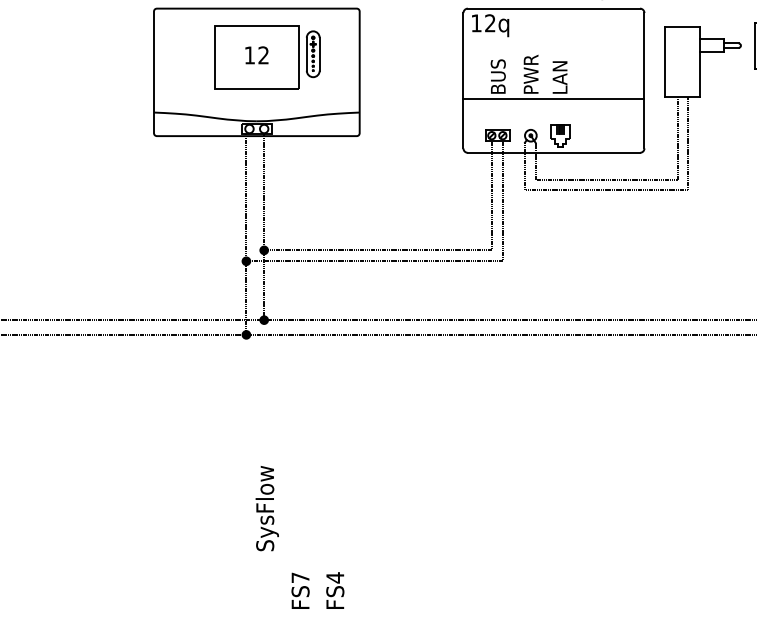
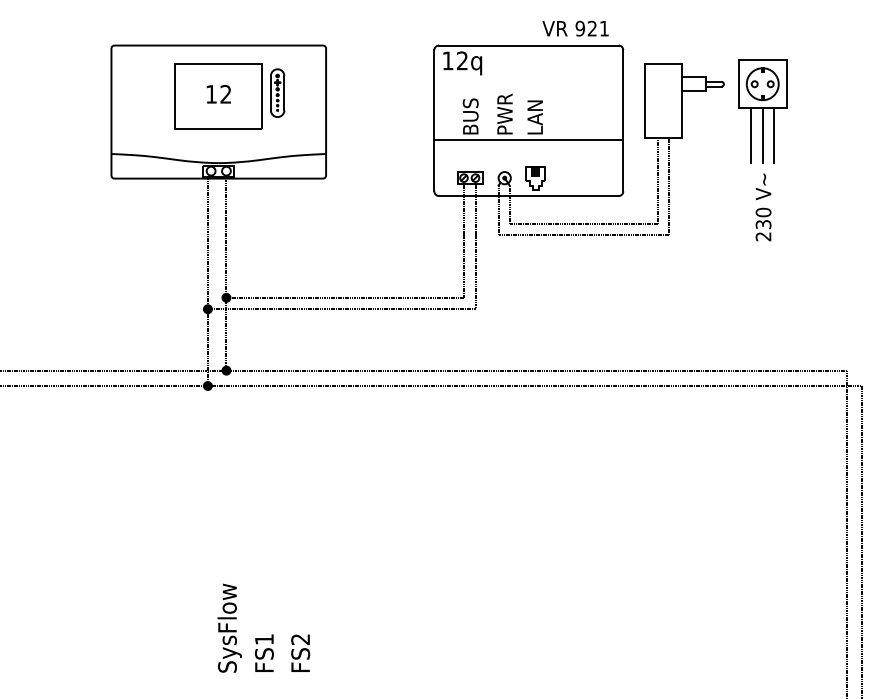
text: (267, 507) -> (229, 627), moved
text: (300, 577) -> (264, 639), FS7 -> FS1
text: (335, 577) -> (300, 639), FS4 -> FS2

